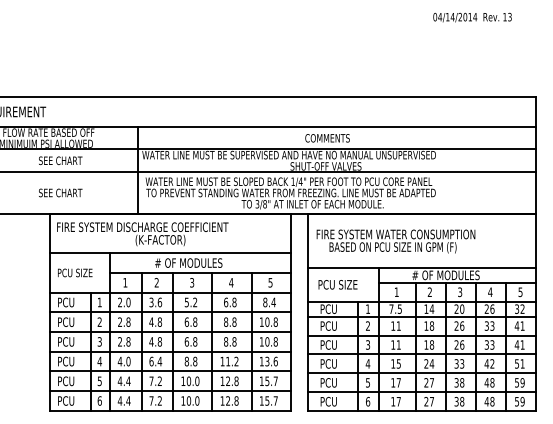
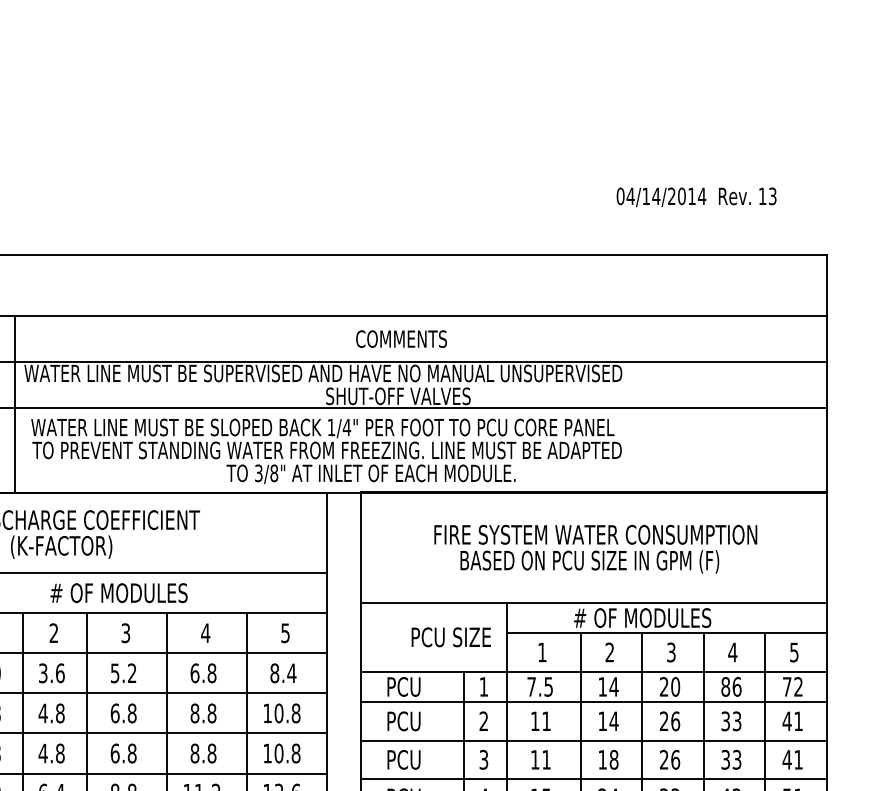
text: (472, 17) -> (696, 197), moved
text: (395, 241) -> (594, 549), moved
text: (337, 284) -> (450, 636), moved
text: (486, 308) -> (725, 685), 26 -> 86
text: (517, 308) -> (788, 685), 32 -> 72
text: (431, 325) -> (613, 720), 18 -> 14

